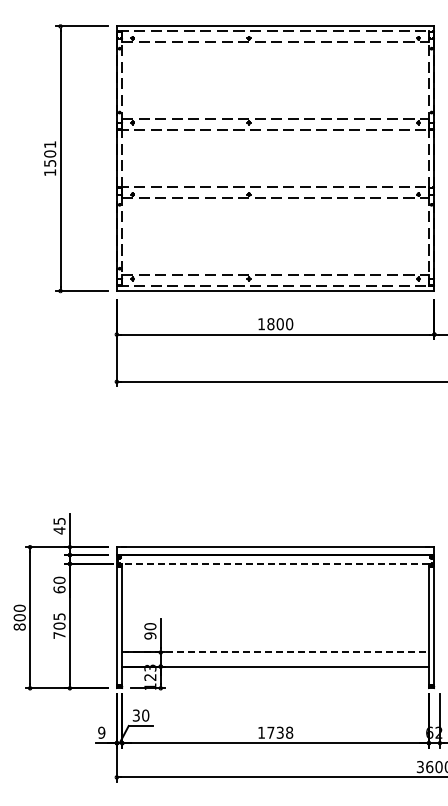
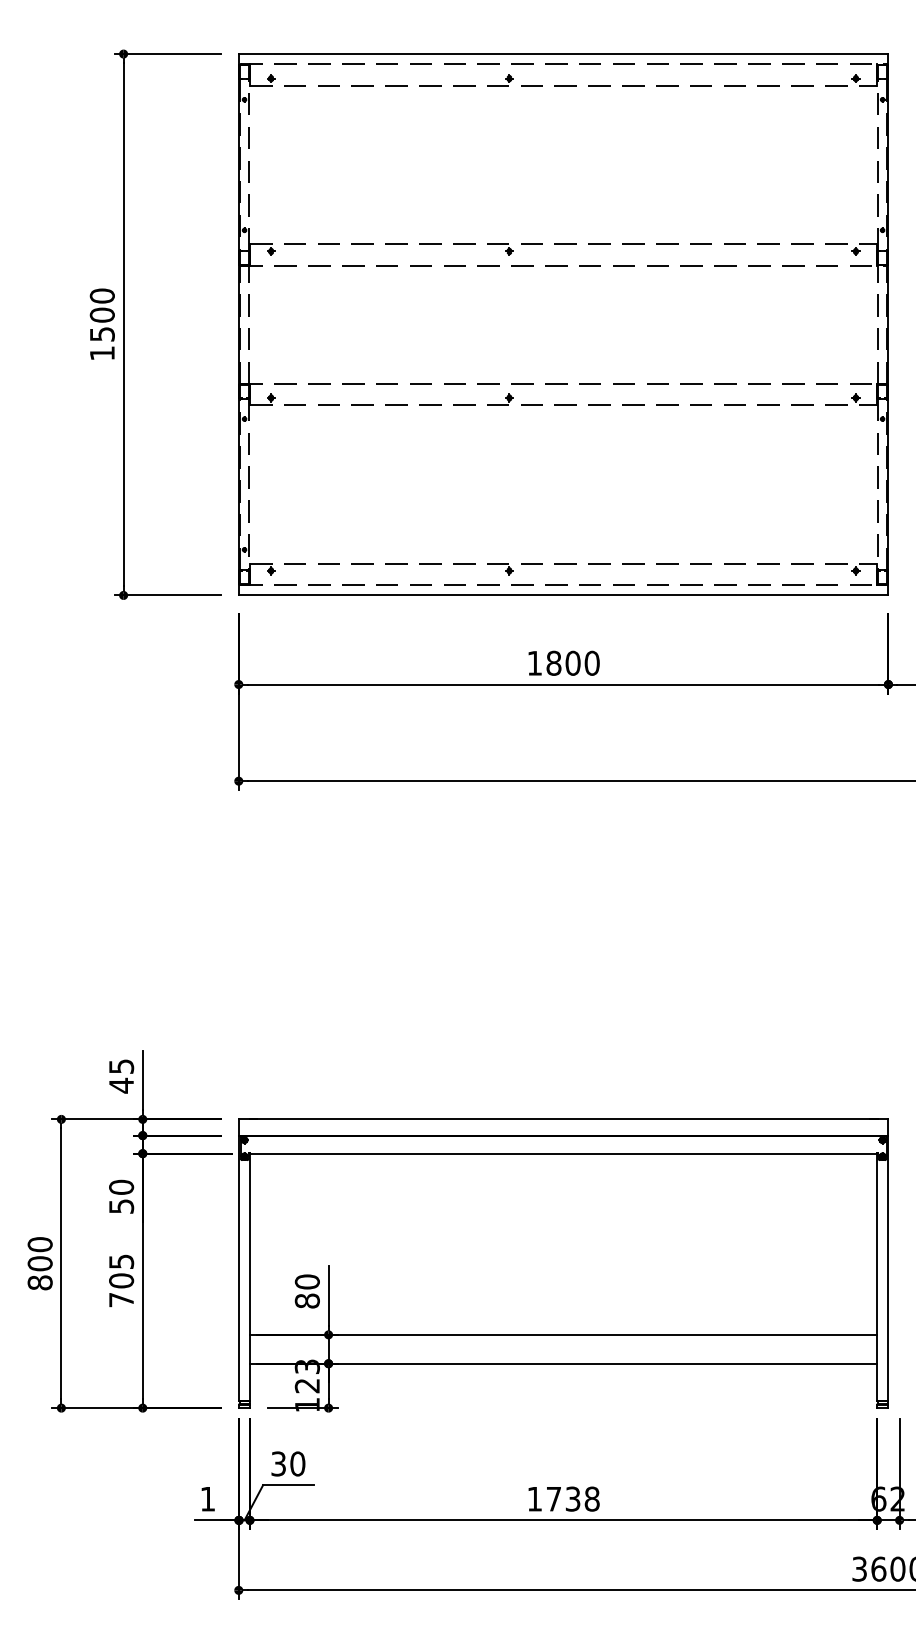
text: (50, 144) -> (103, 295), 1501 -> 1500
line: (275, 563) -> (563, 1152), dashed -> solid
text: (59, 589) -> (121, 1206), 60 -> 50
text: (150, 635) -> (307, 1300), 90 -> 80
line: (276, 652) -> (565, 1334), dashed -> solid
text: (101, 732) -> (207, 1498), 9 -> 1

